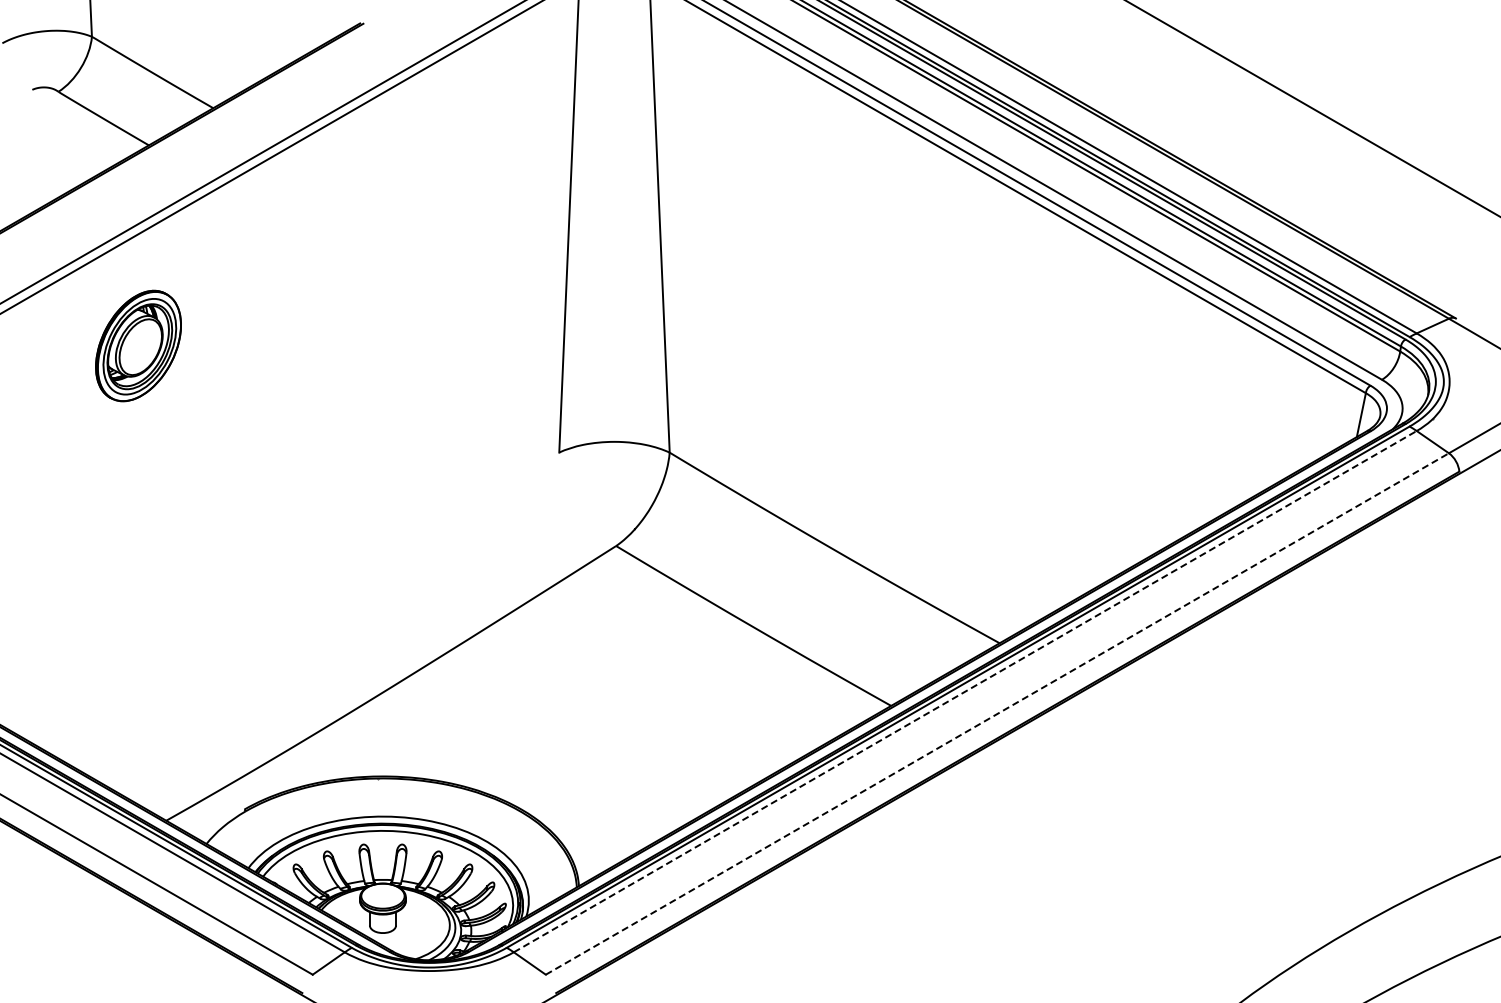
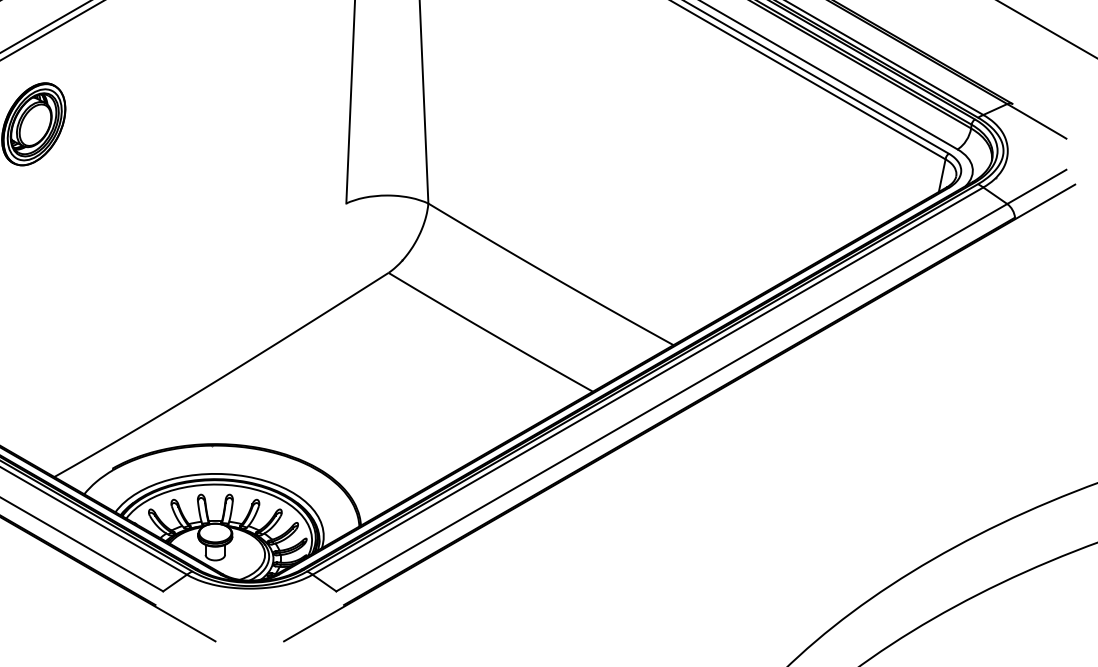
line: (965, 691) -> (648, 380), dashed -> solid
line: (997, 713) -> (671, 397), dashed -> solid

